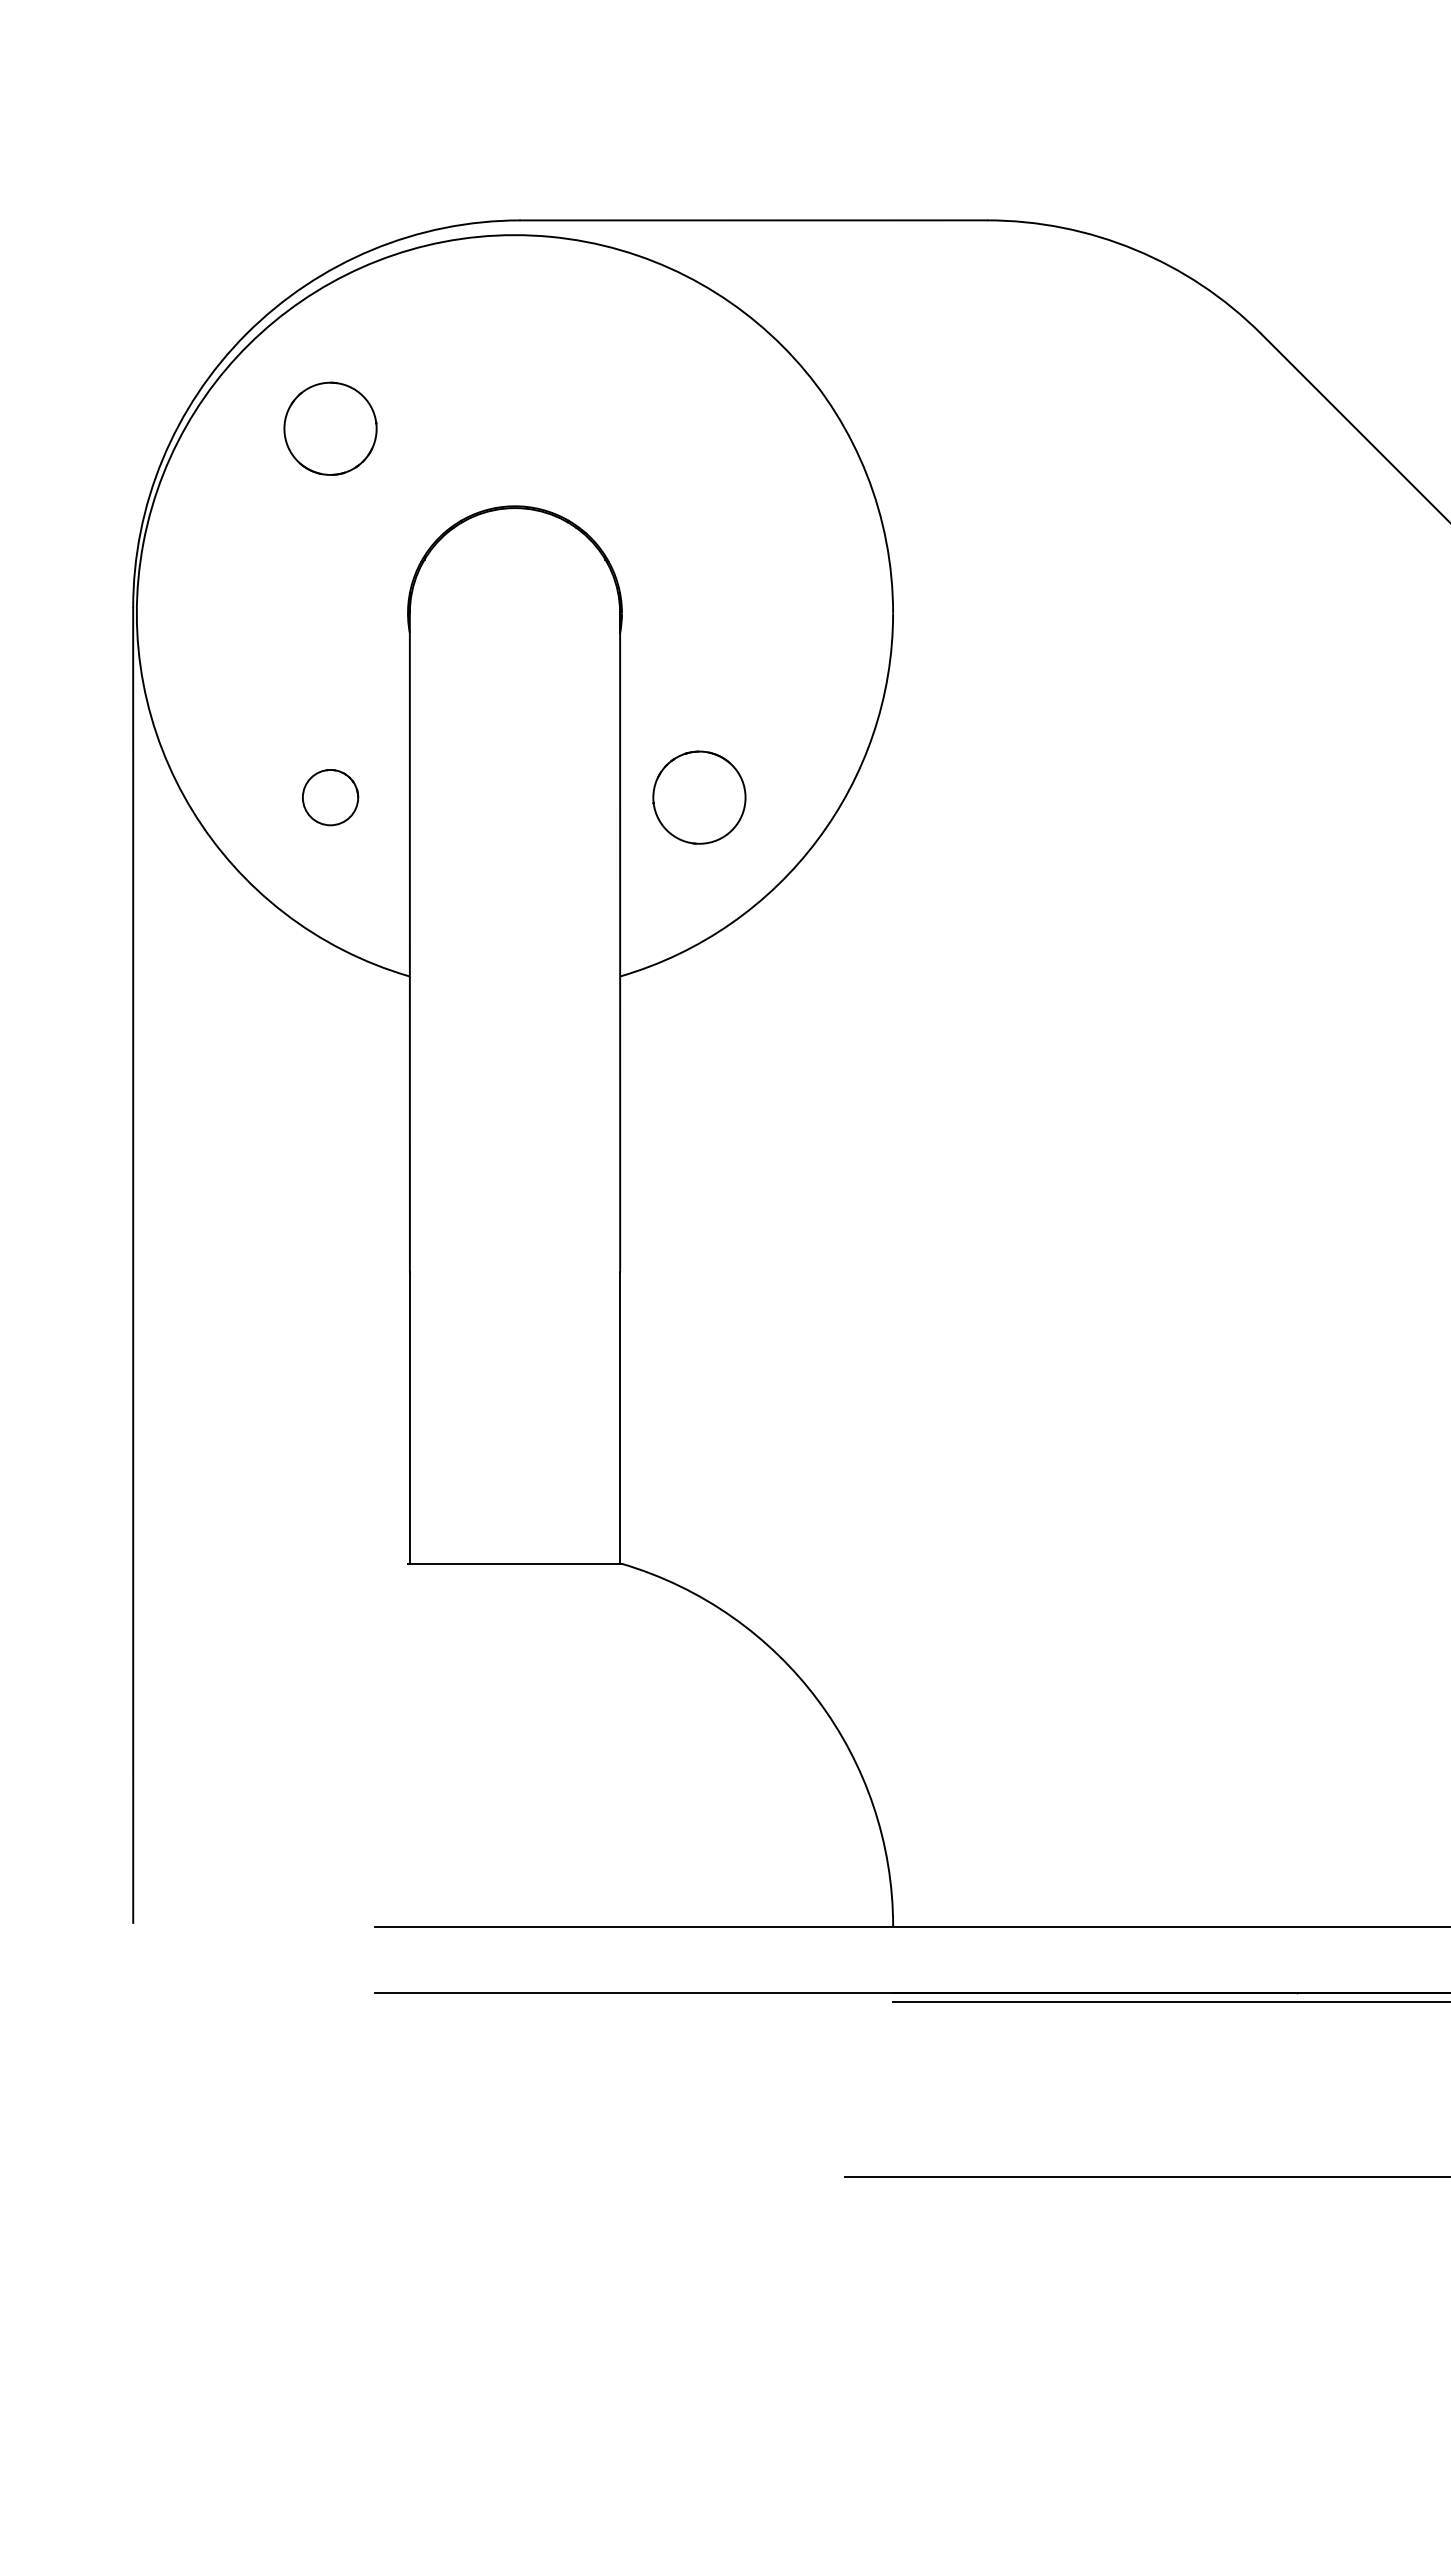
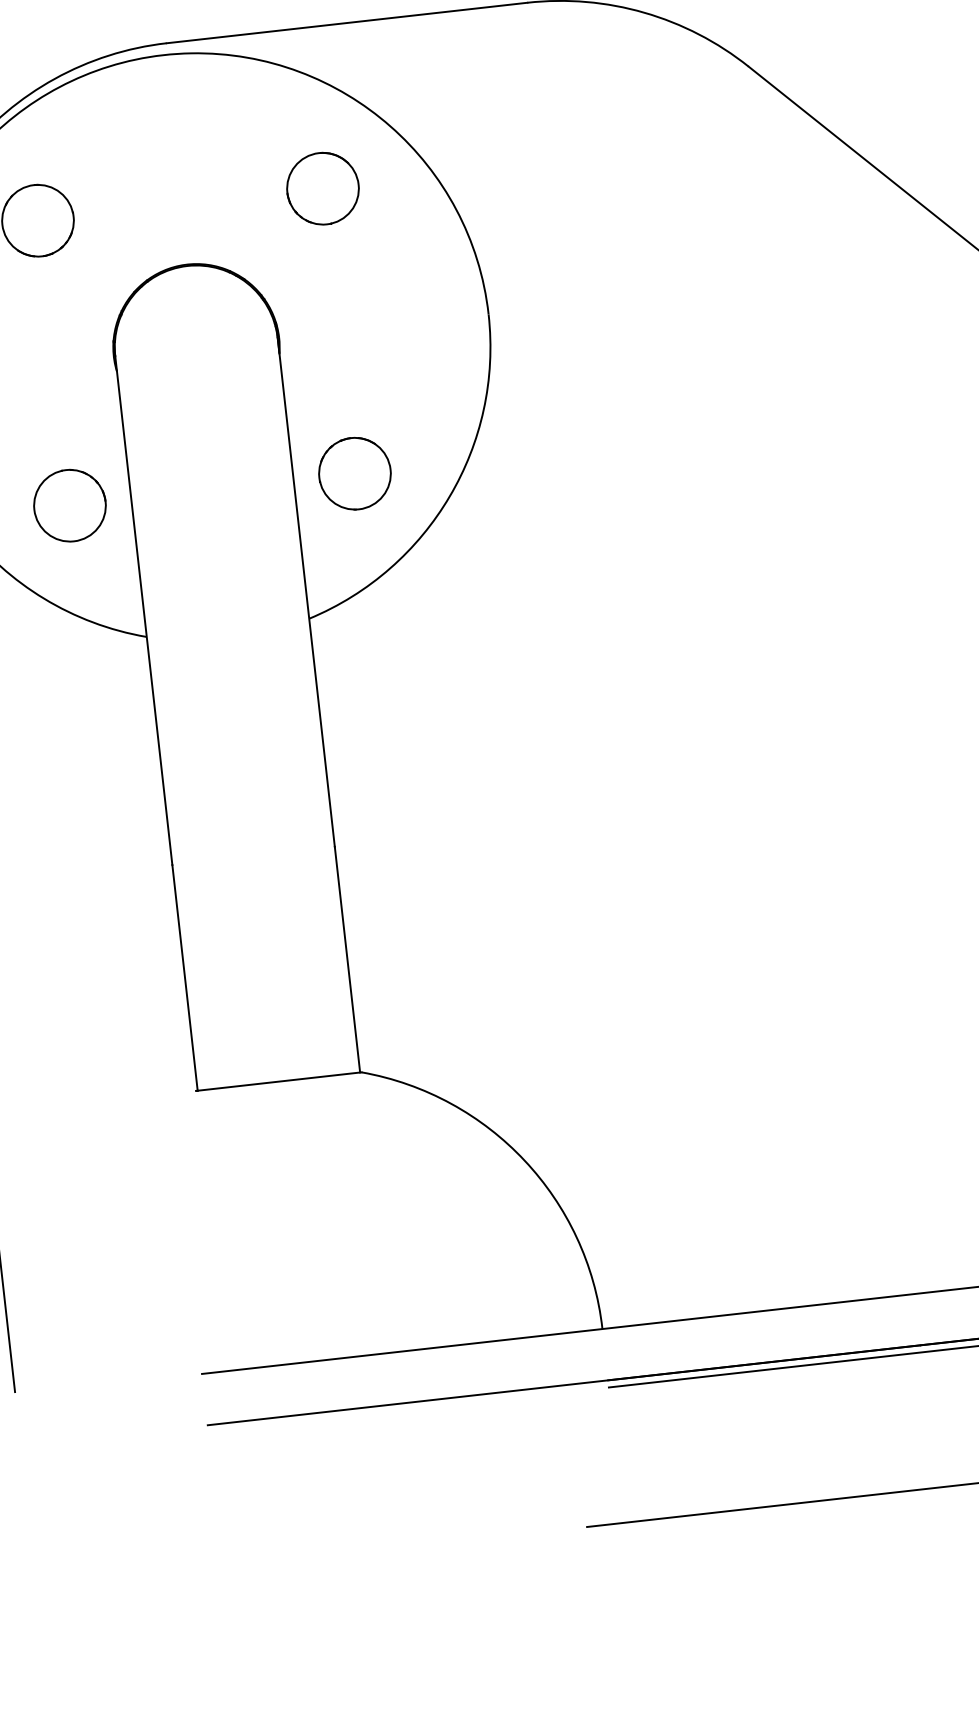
circle: (699, 428) -> (323, 188), added
circle: (330, 797) -> (69, 505), size x1.67

